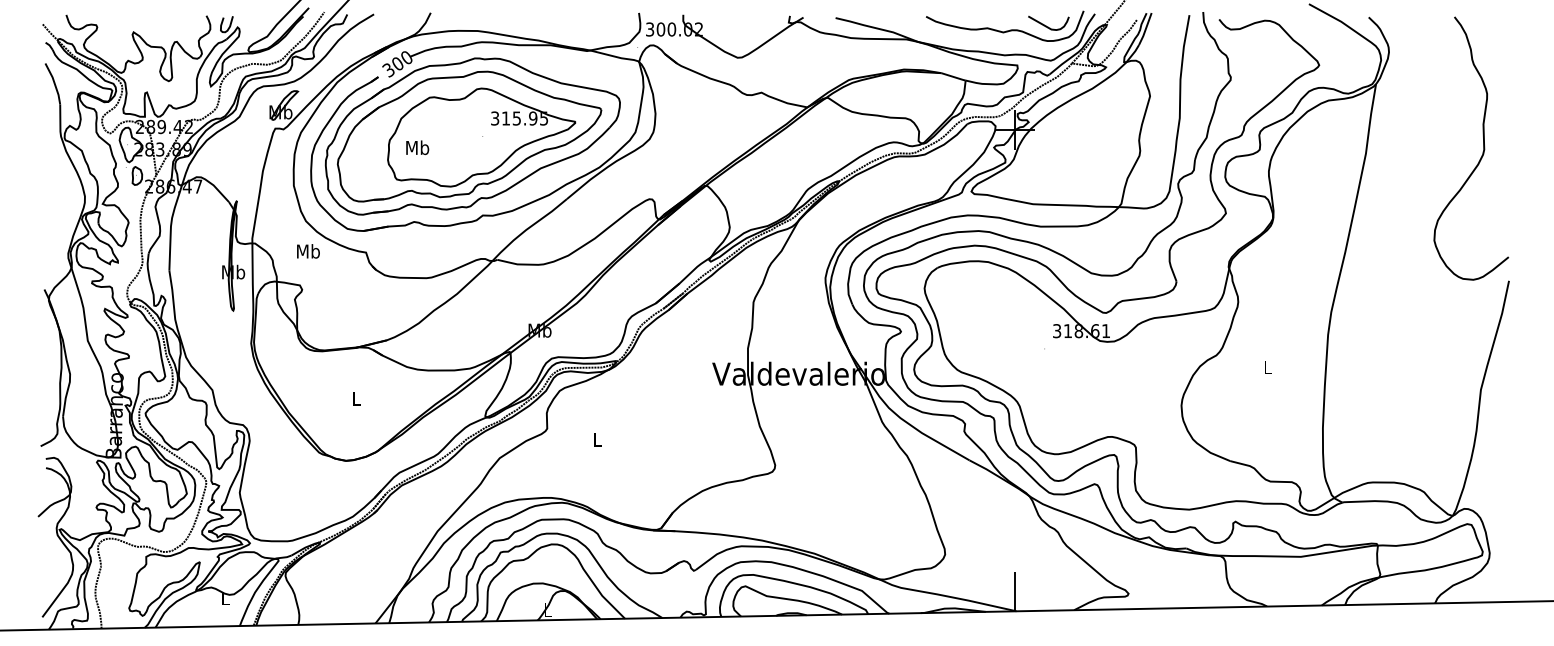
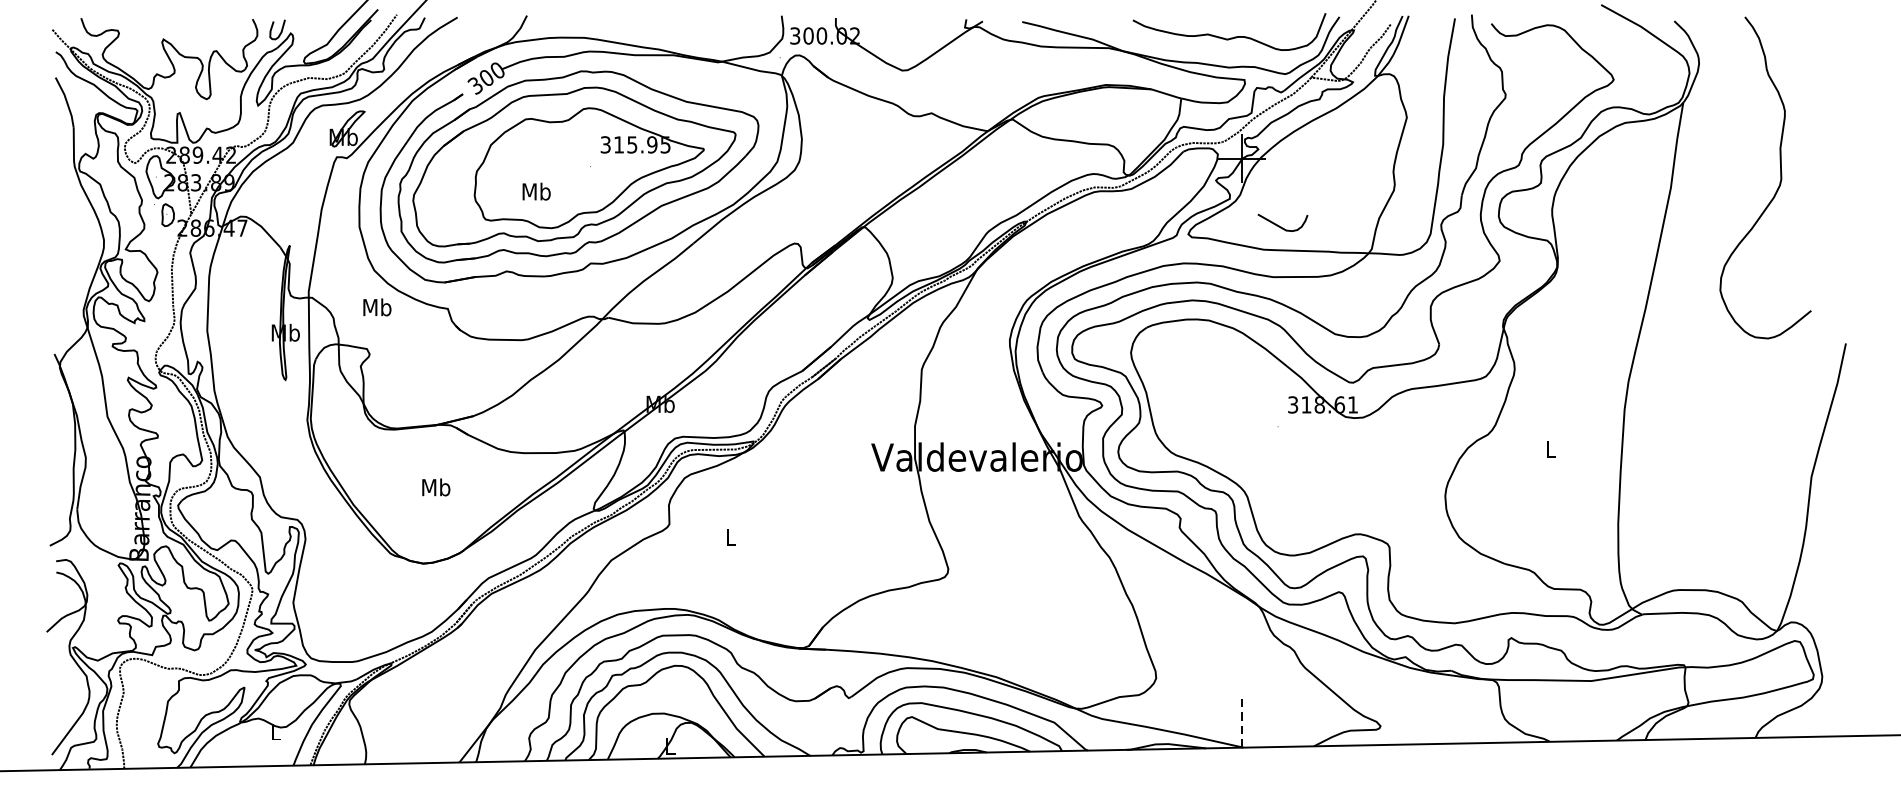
curve: (1046, 25) -> (1280, 225), moved
text: (417, 147) -> (536, 191), moved
curve: (1482, 151) -> (1779, 181), moved
text: (356, 398) -> (436, 487), L -> Mb
line: (1015, 591) -> (1242, 723), solid -> dashed

